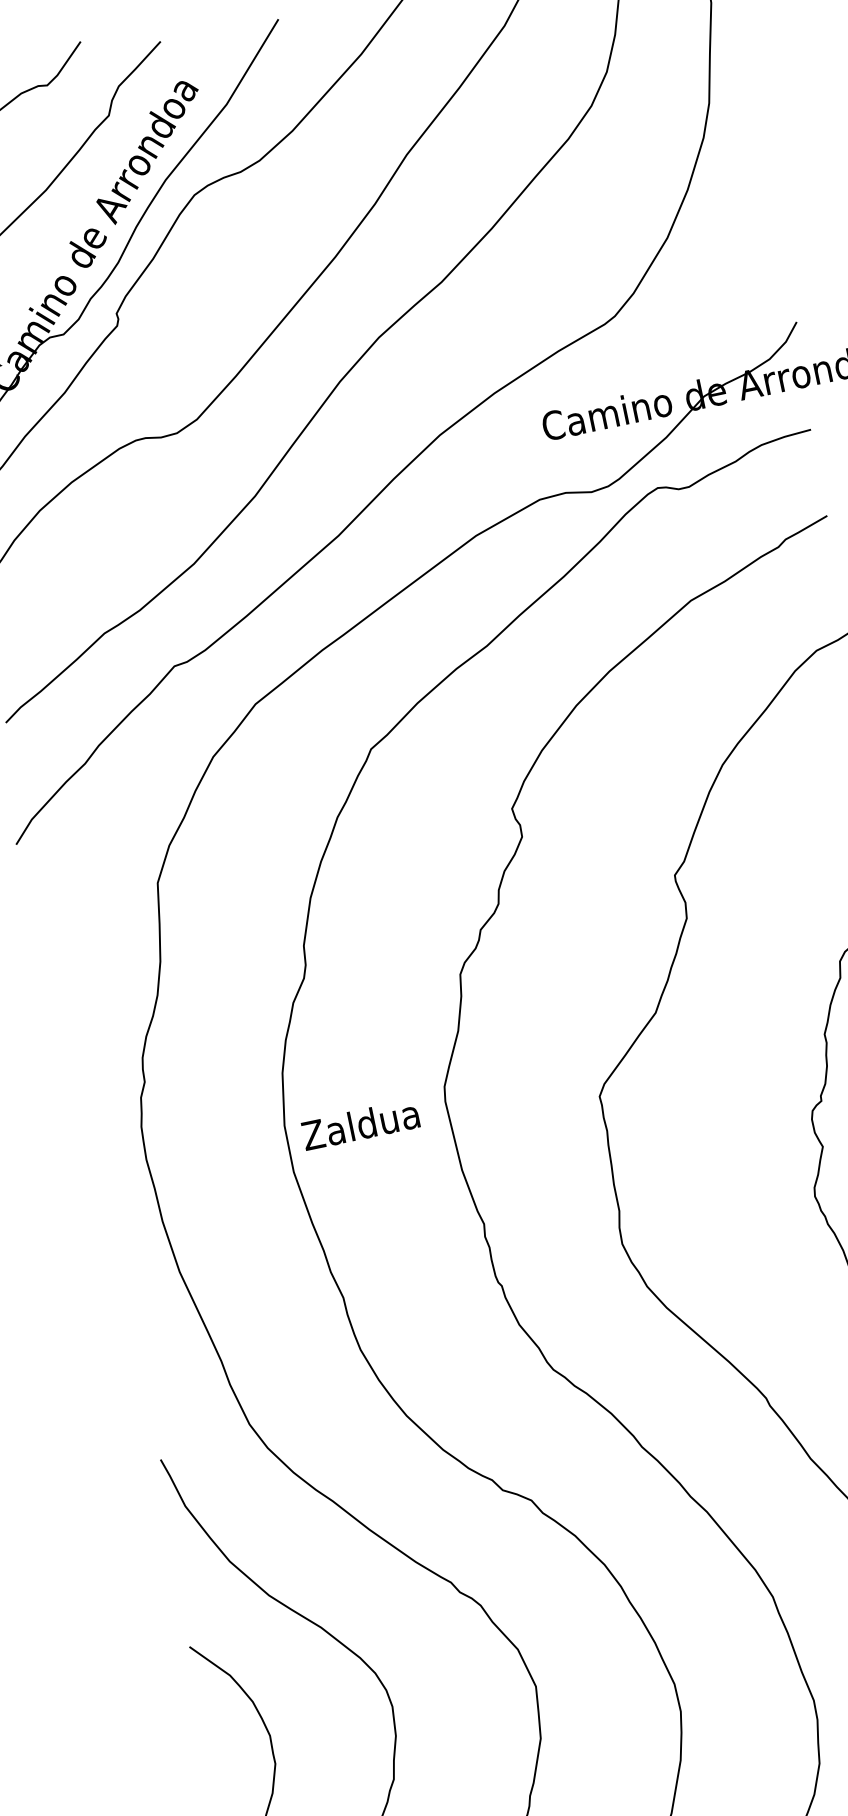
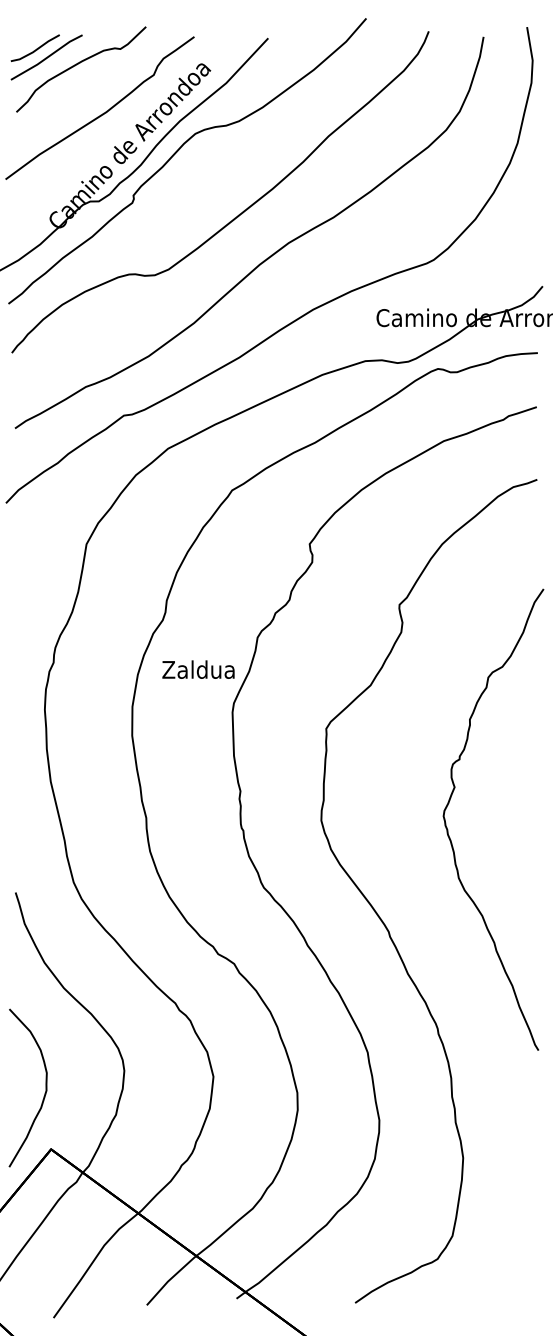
text: (360, 1124) -> (198, 669), moved

